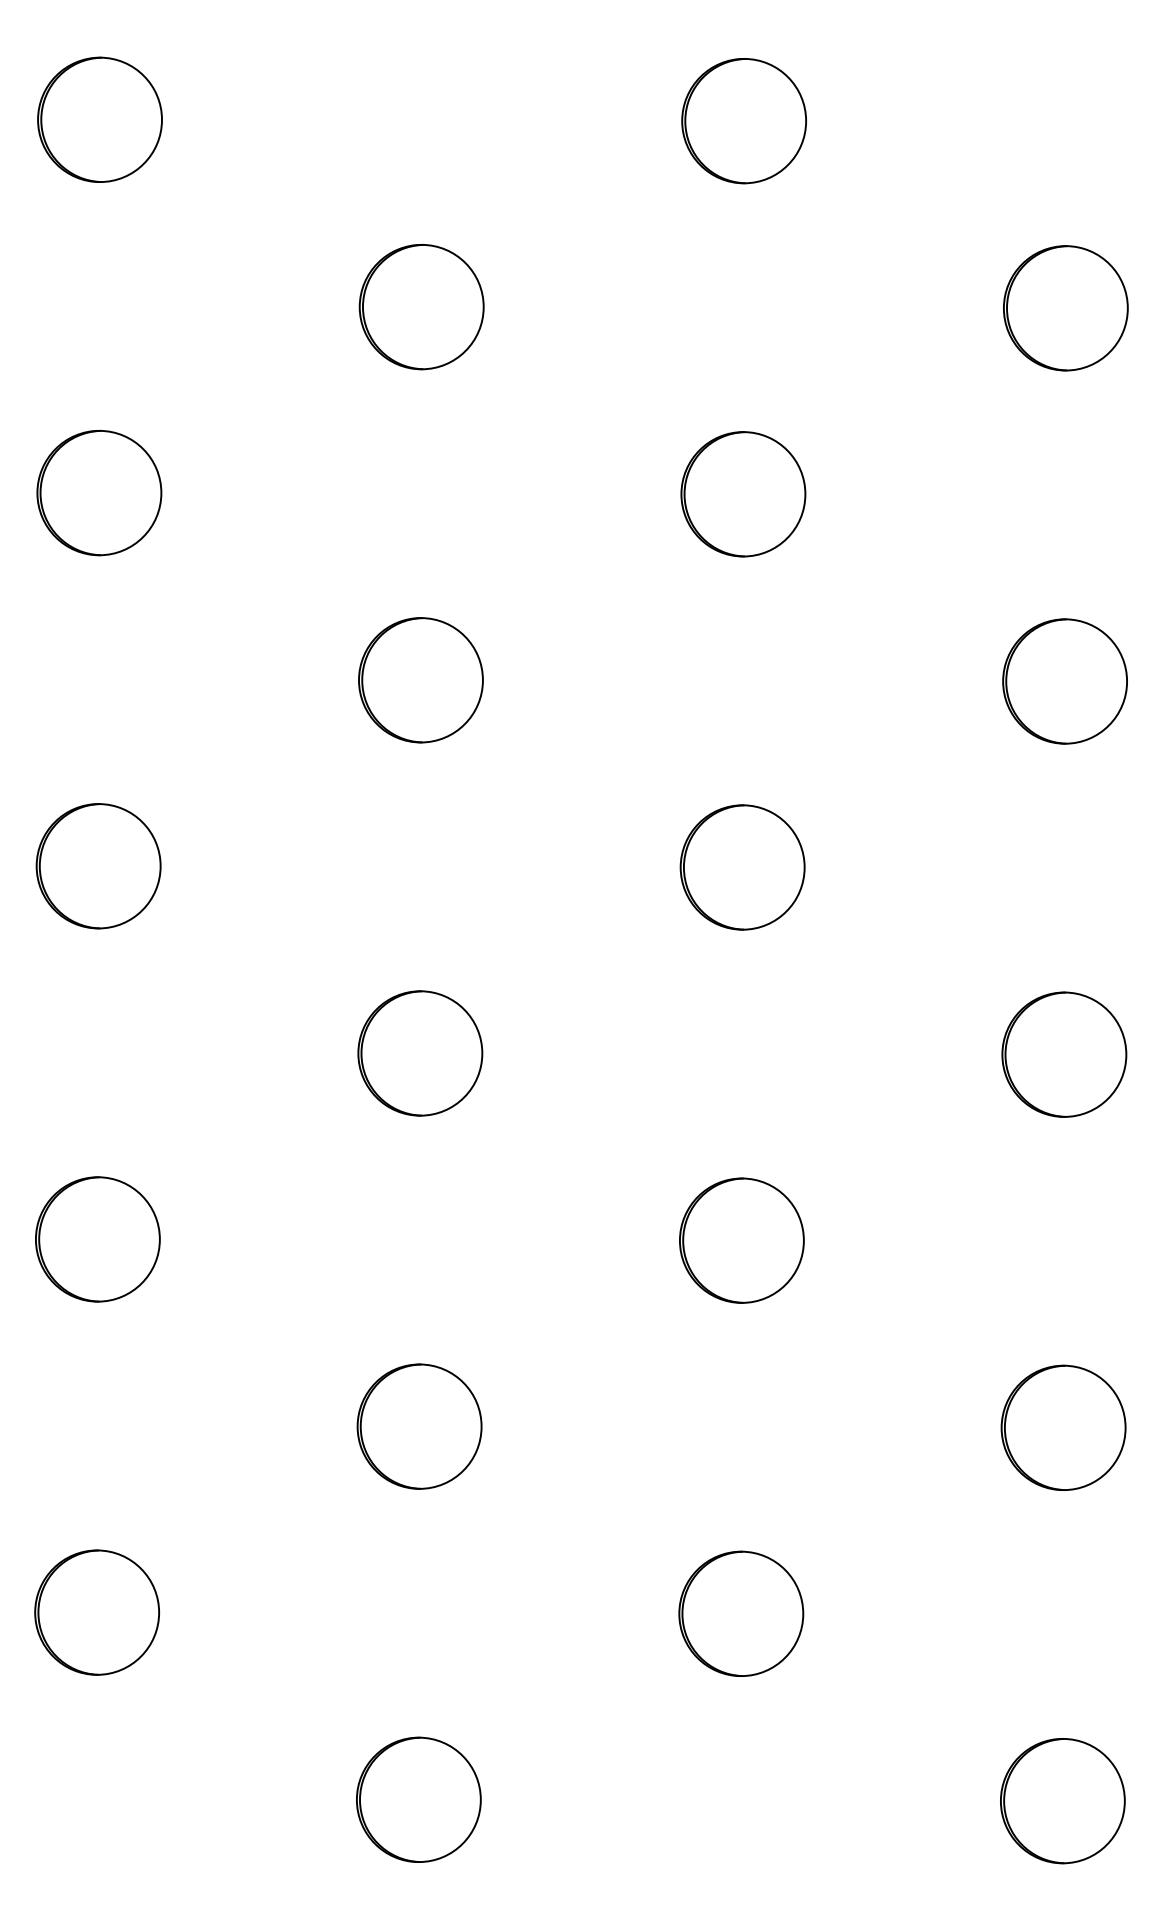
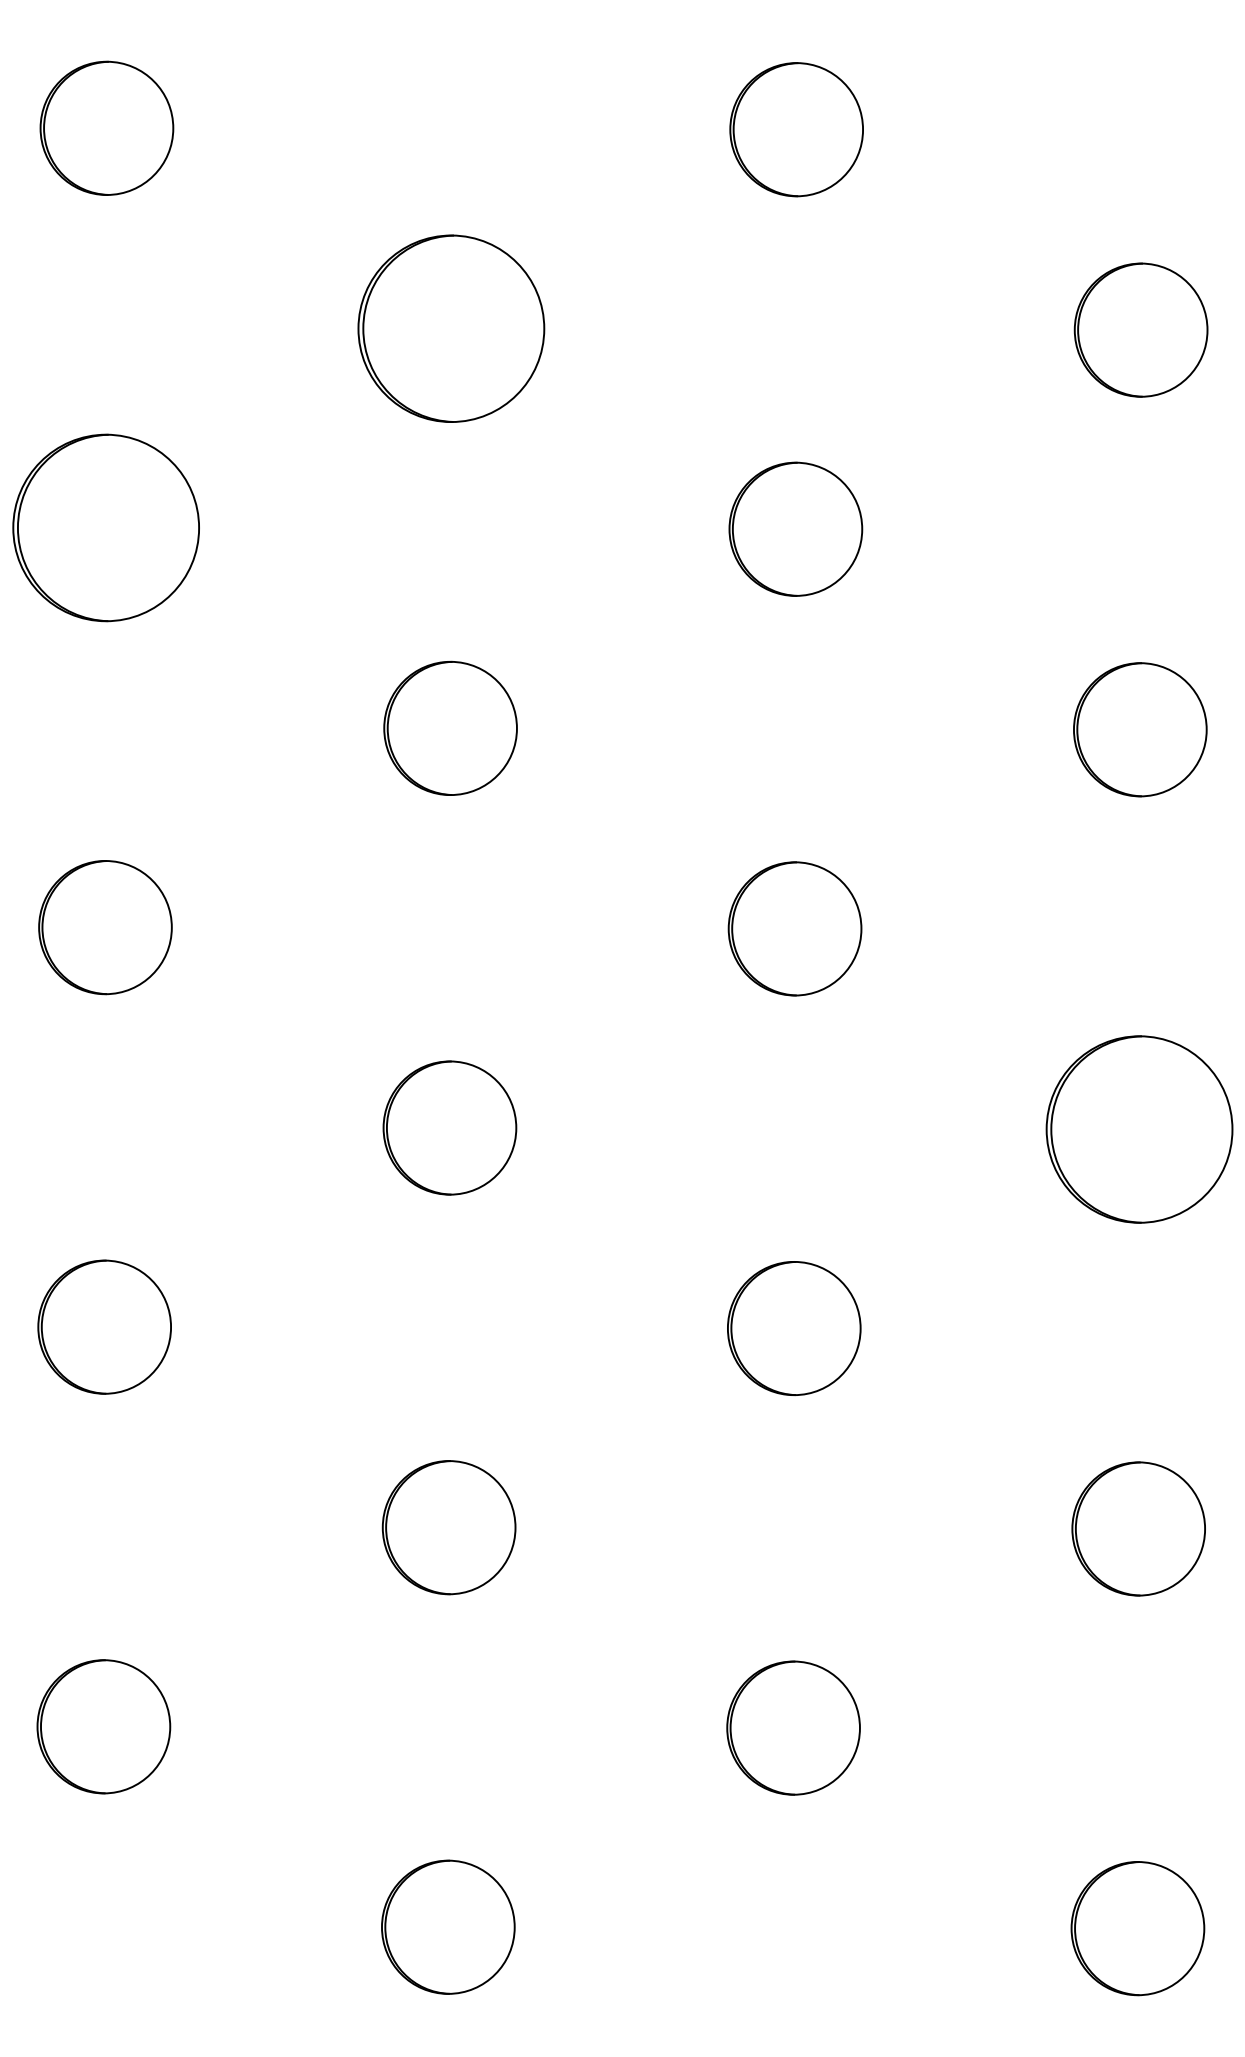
part: (421, 306) -> (451, 328), size x1.4
part: (99, 492) -> (106, 527), size x1.4
part: (1064, 1053) -> (1139, 1128), size x1.4

